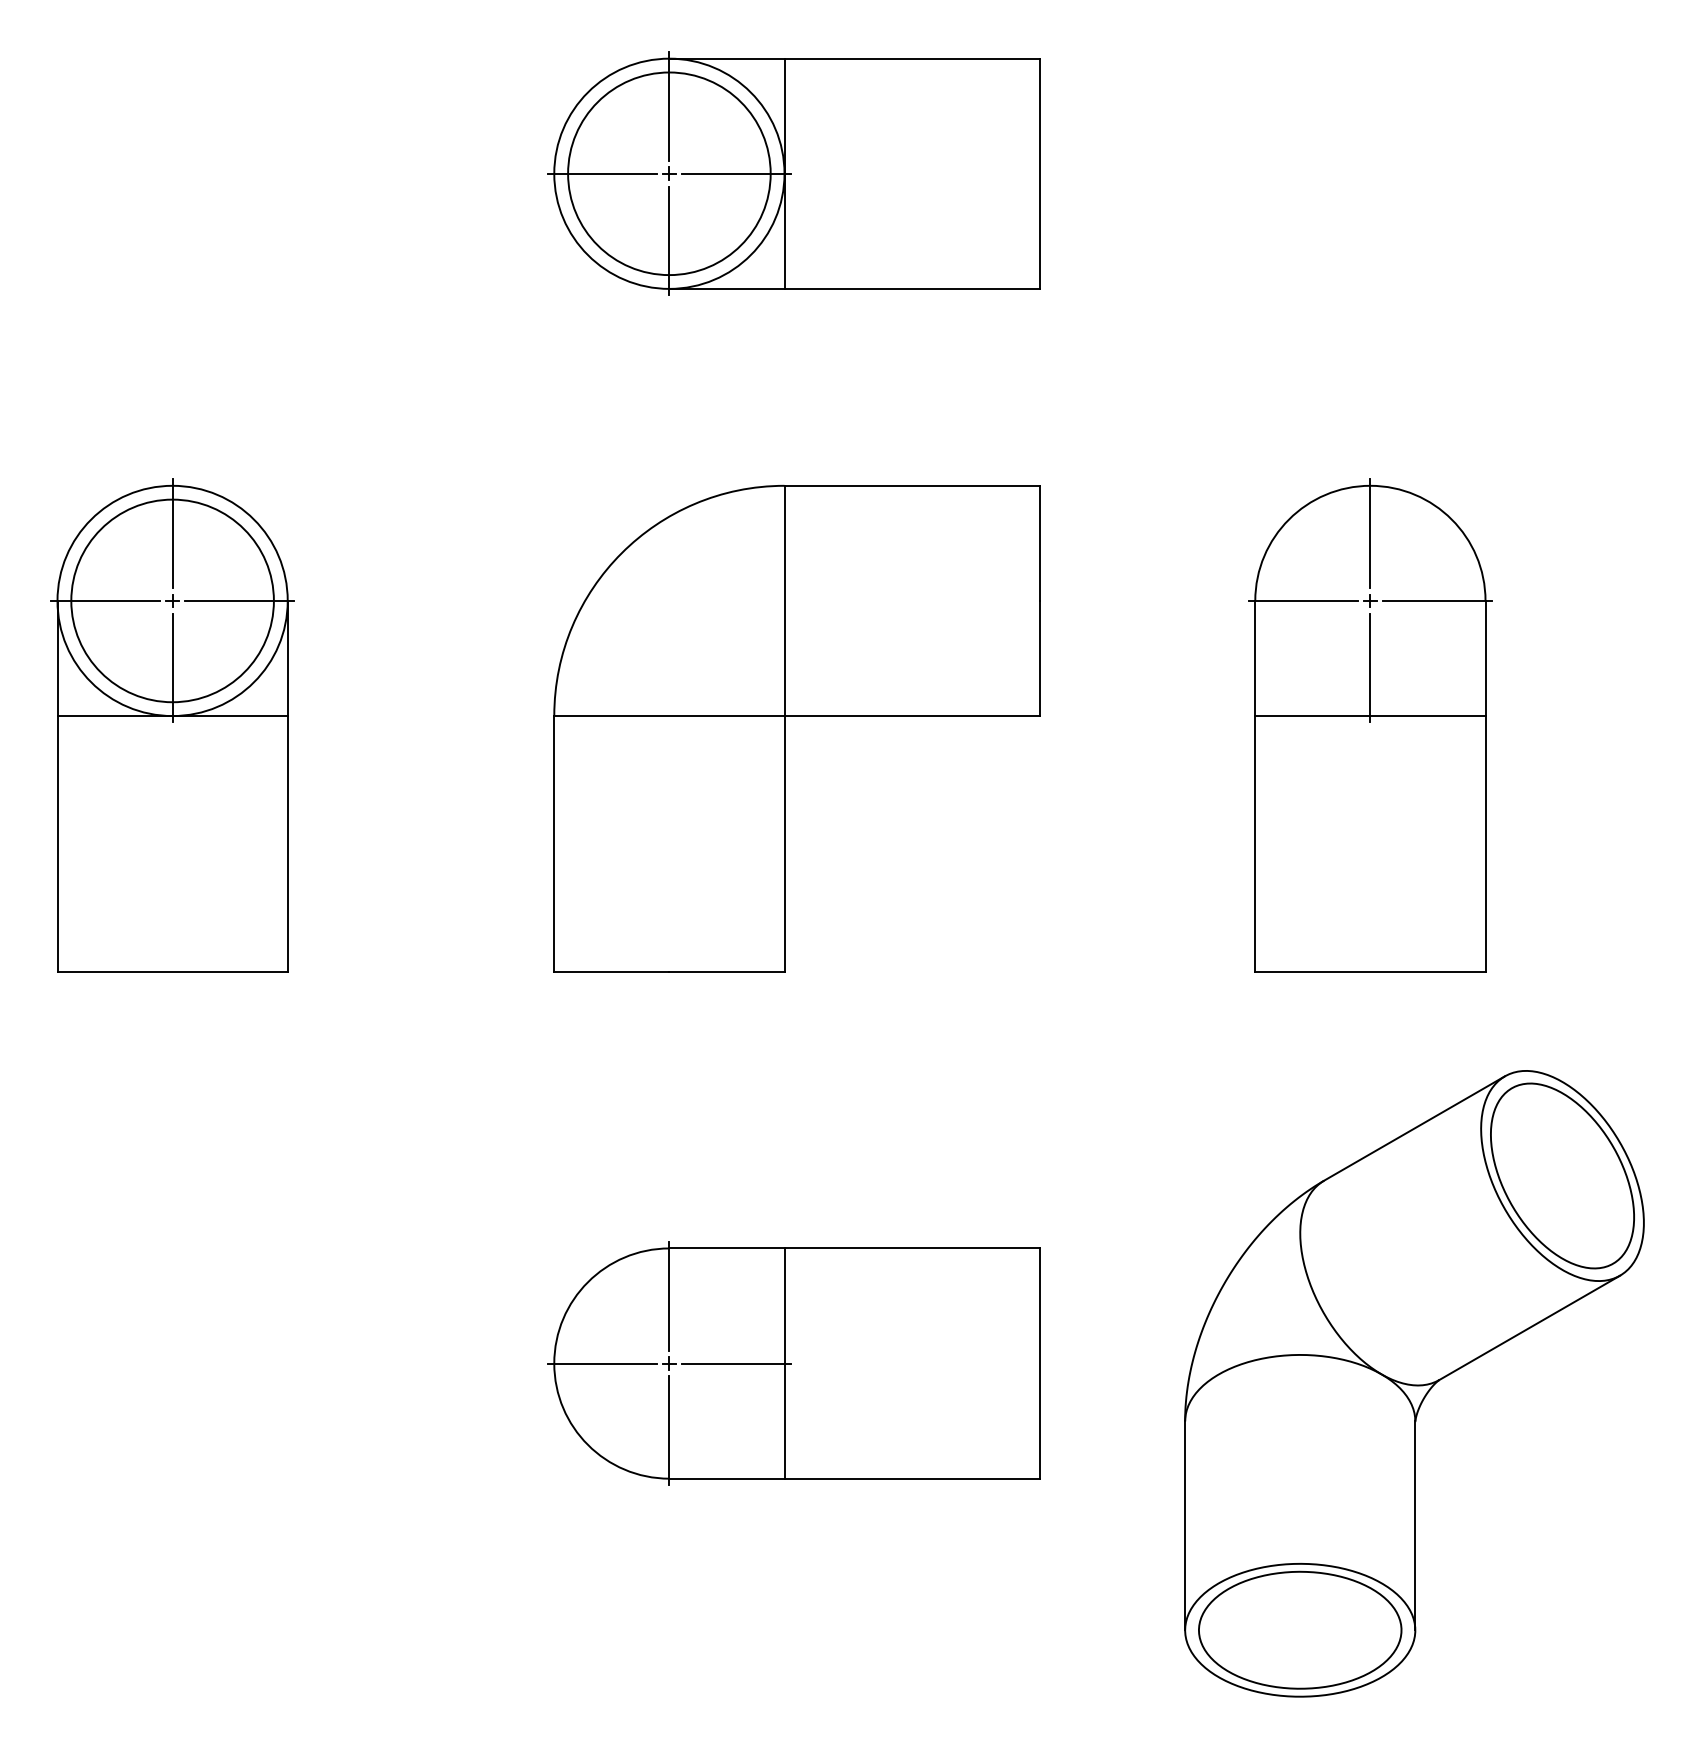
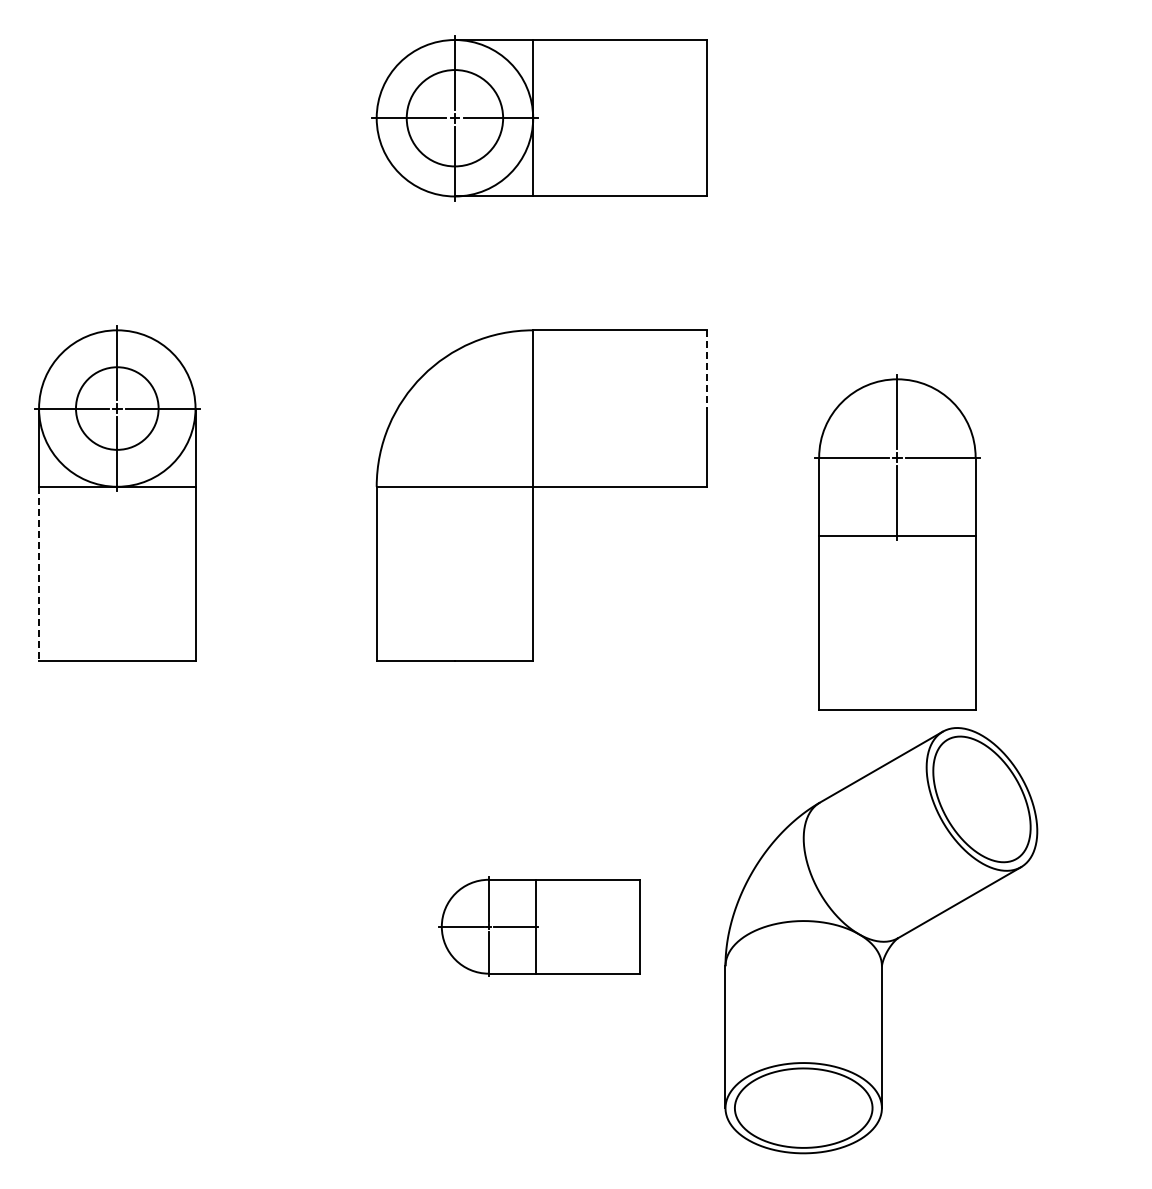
circle: (668, 174) -> (454, 118), size x0.7
line: (1040, 543) -> (707, 369), solid -> dashed
circle: (172, 600) -> (117, 408), size x0.6
part: (1370, 725) -> (897, 542), moved
line: (58, 843) -> (39, 573), solid -> dashed
part: (793, 1362) -> (539, 926), size x0.6
part: (1414, 1383) -> (881, 940), moved

